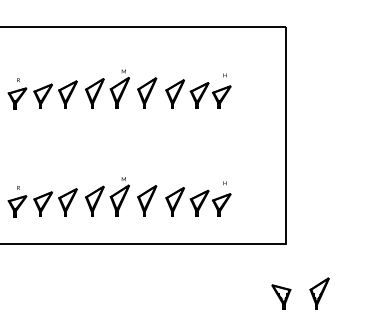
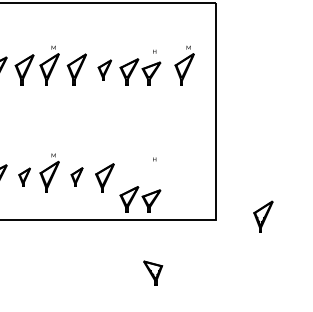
part: (254, 88) -> (184, 64), added
part: (174, 93) -> (104, 69), size x0.7
part: (94, 200) -> (24, 176), size x0.6
part: (147, 200) -> (77, 176), size x0.6
part: (210, 202) -> (140, 198), moved
part: (319, 293) -> (263, 216), moved
part: (281, 296) -> (153, 272), moved

